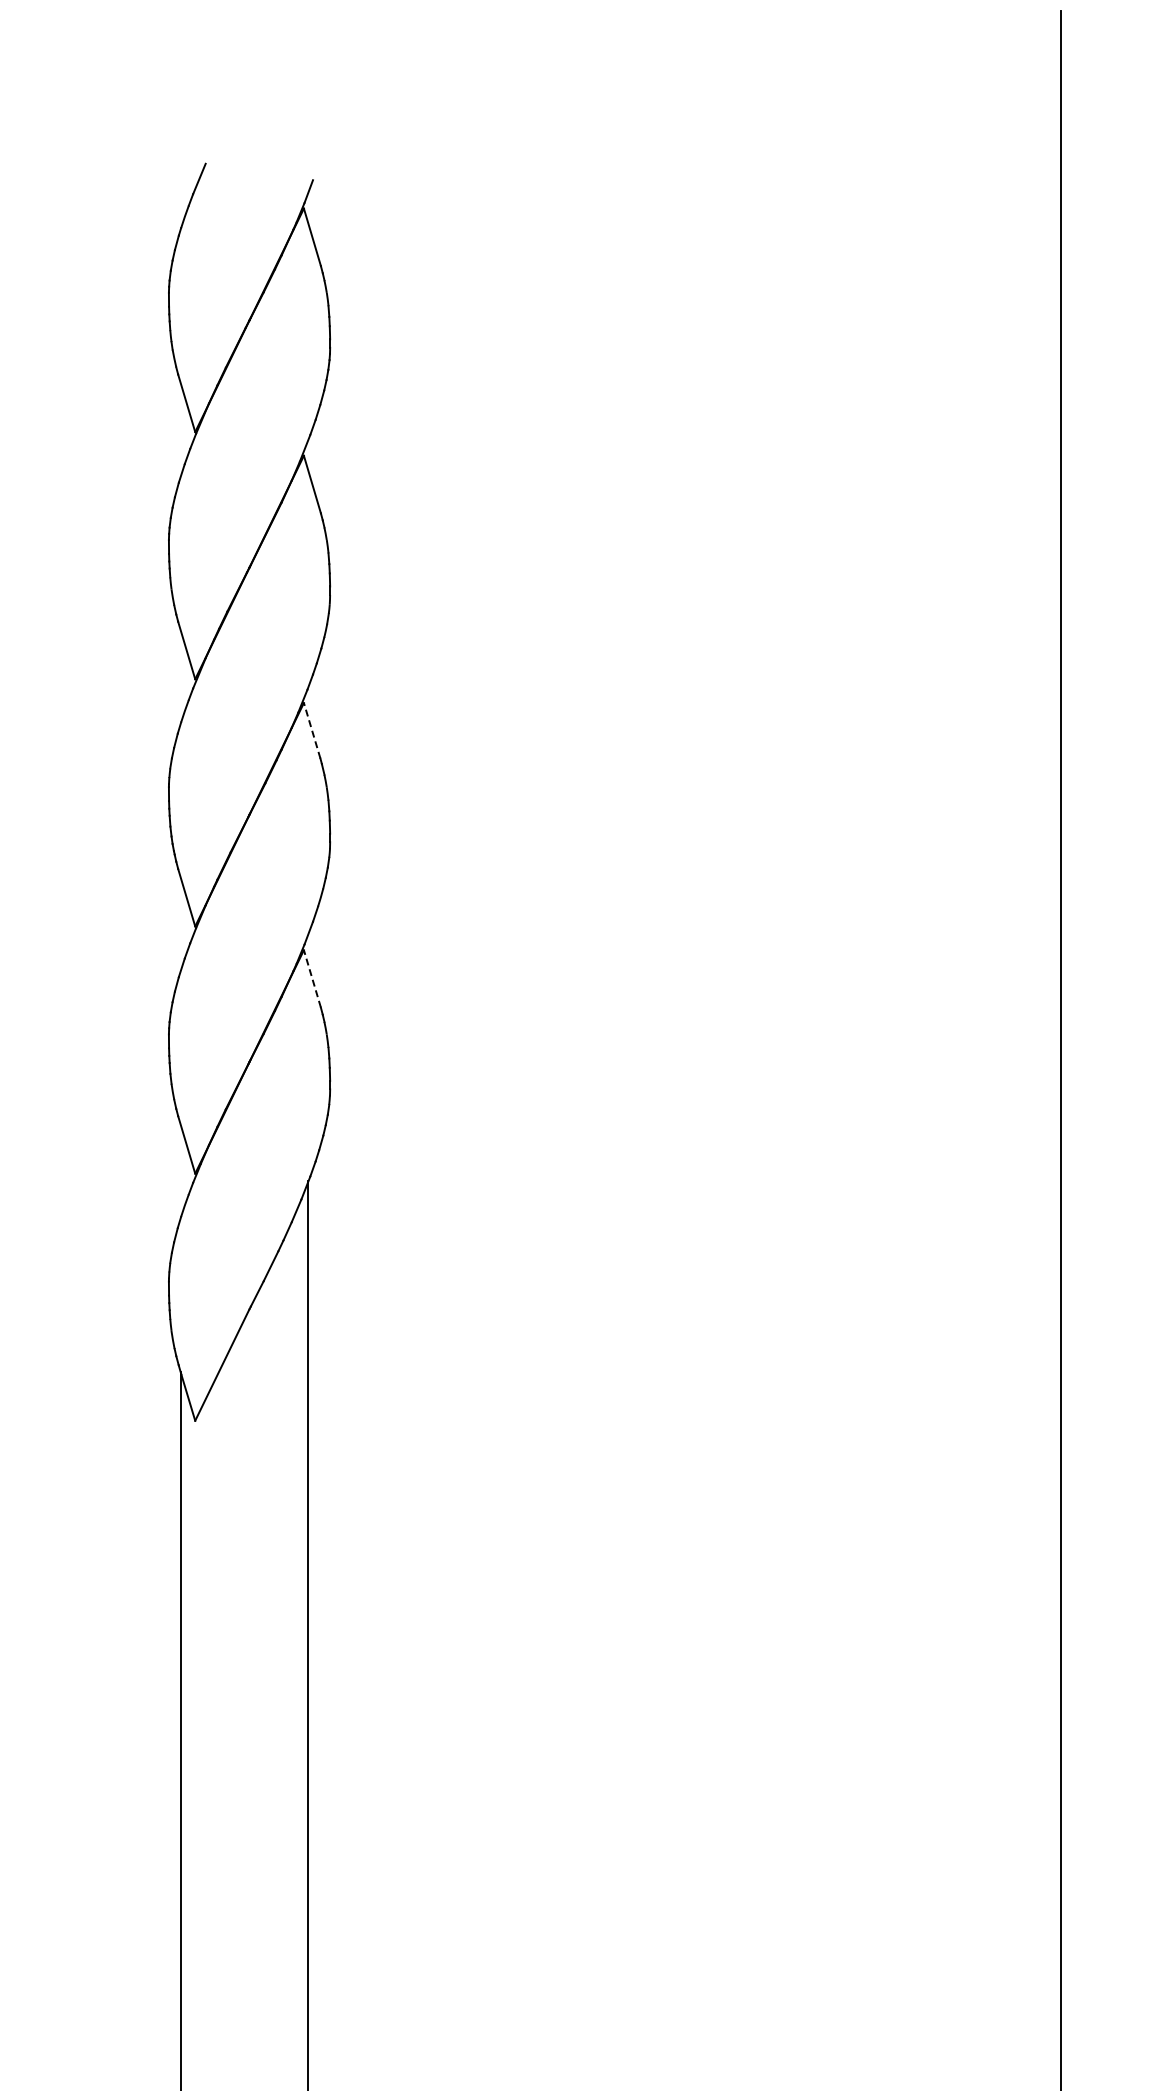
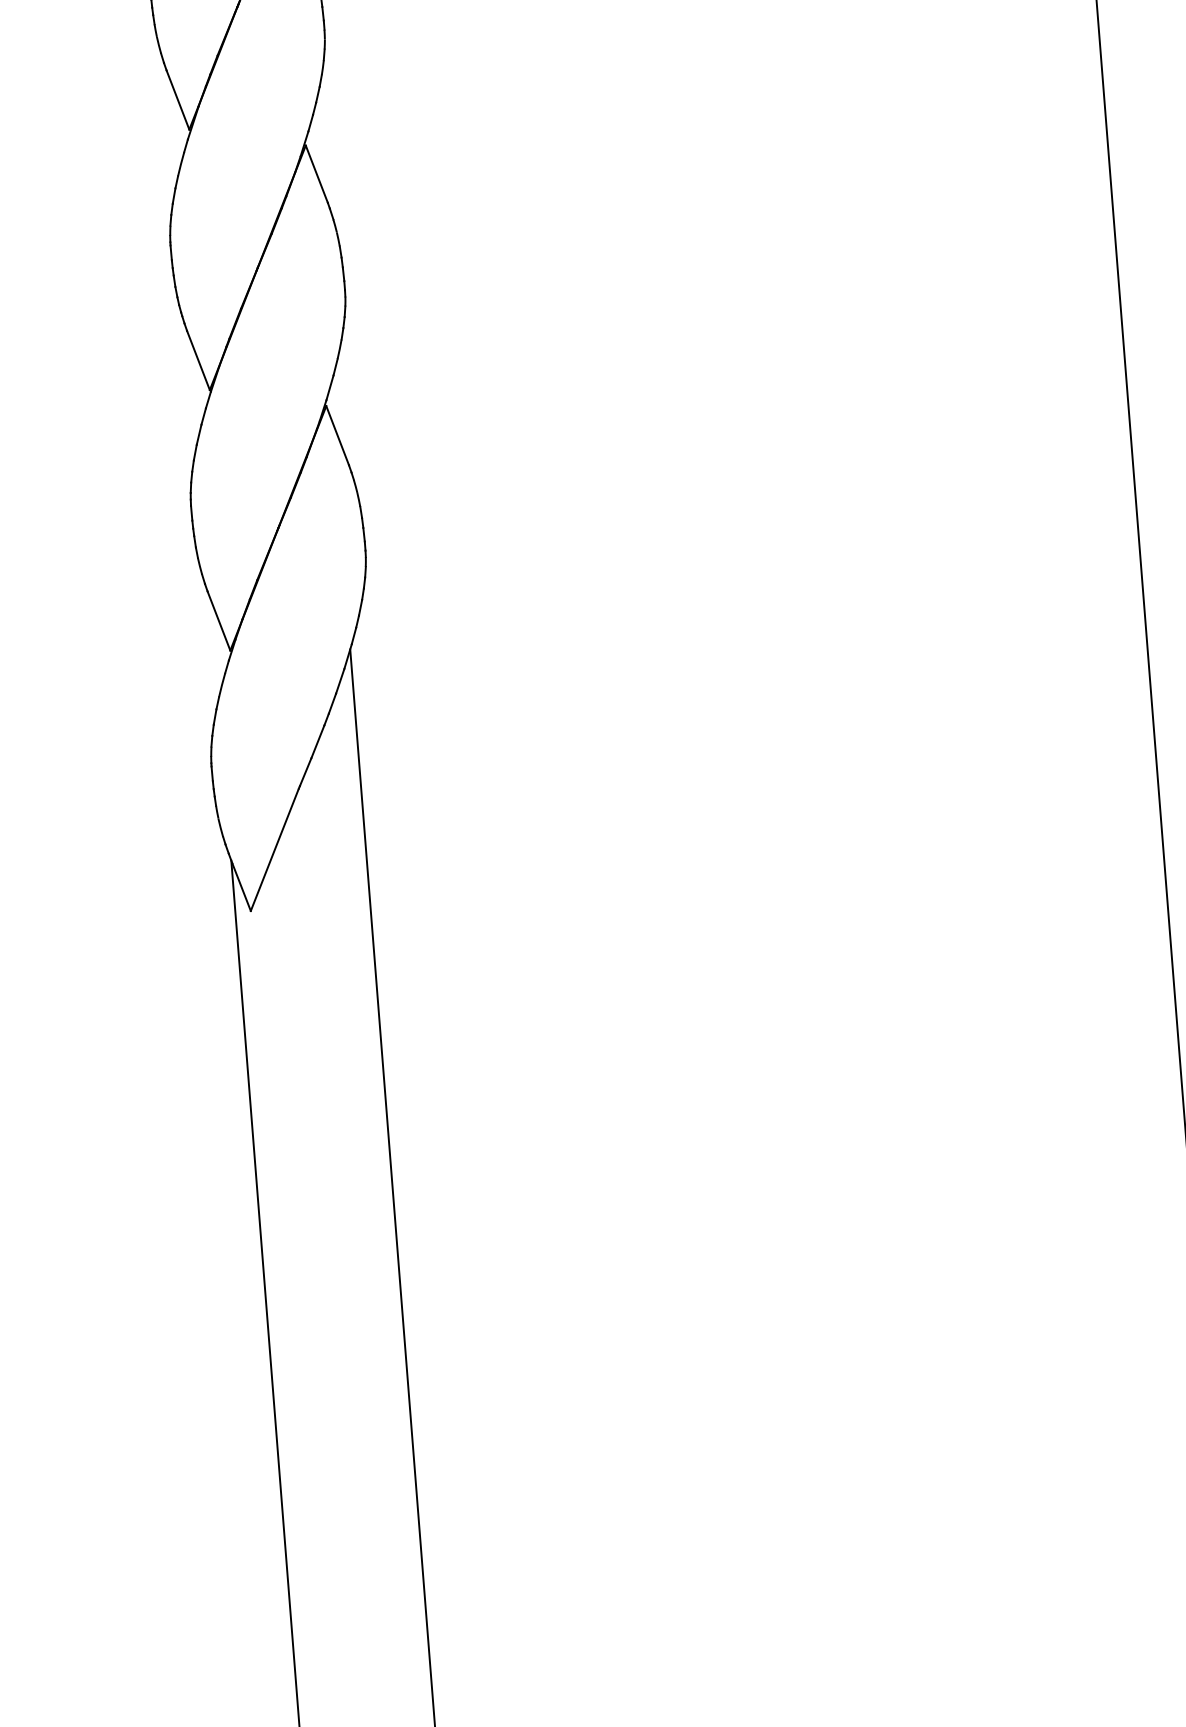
line: (312, 730) -> (317, 173), dashed -> solid
line: (312, 978) -> (337, 435), dashed -> solid

